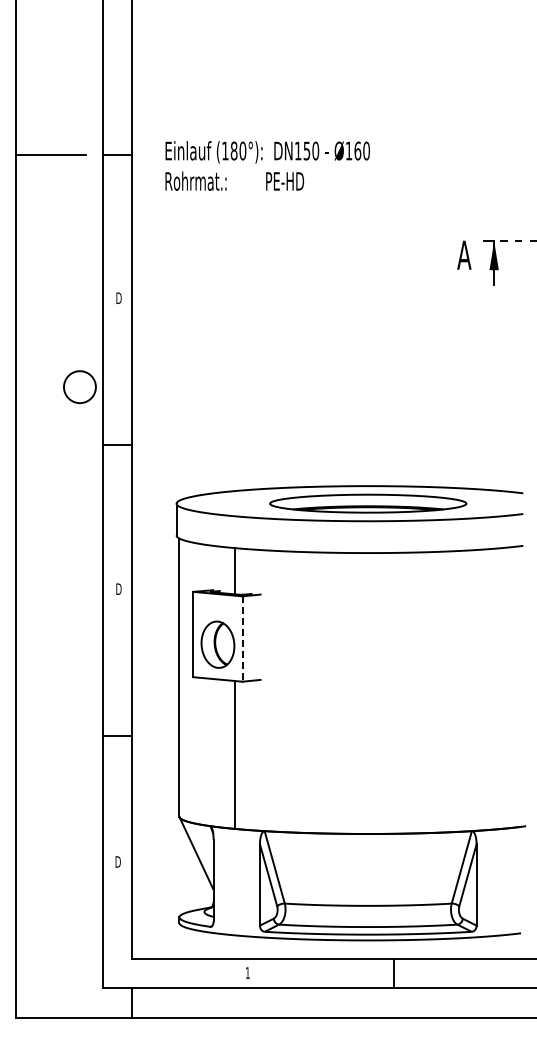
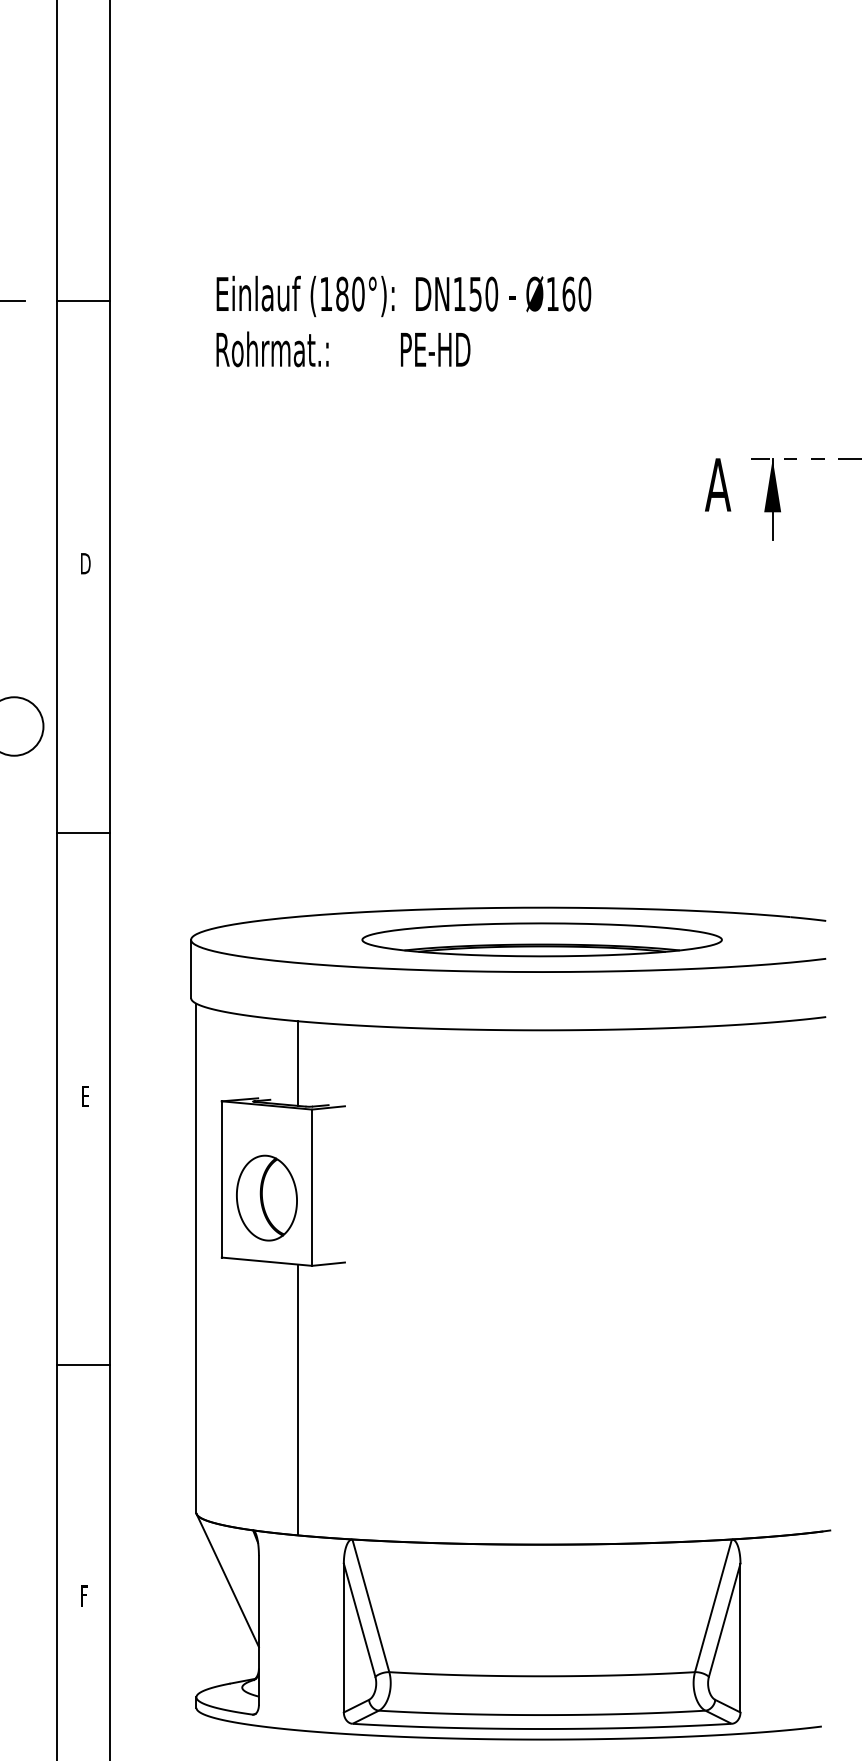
text: (267, 165) -> (403, 320), moved
text: (118, 588) -> (84, 1095), D -> E
line: (242, 639) -> (311, 1188), dashed -> solid
text: (117, 861) -> (82, 1595), D -> F

